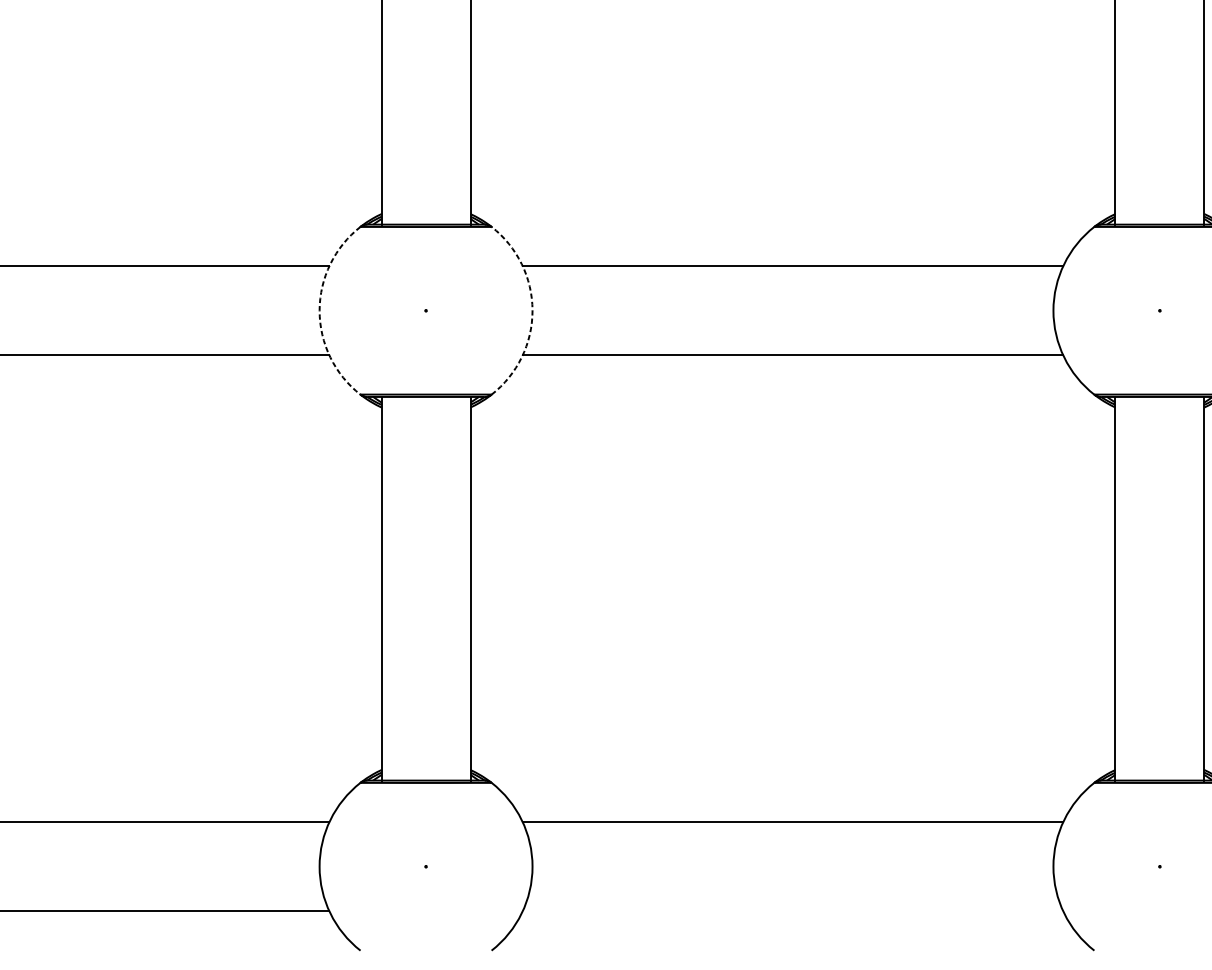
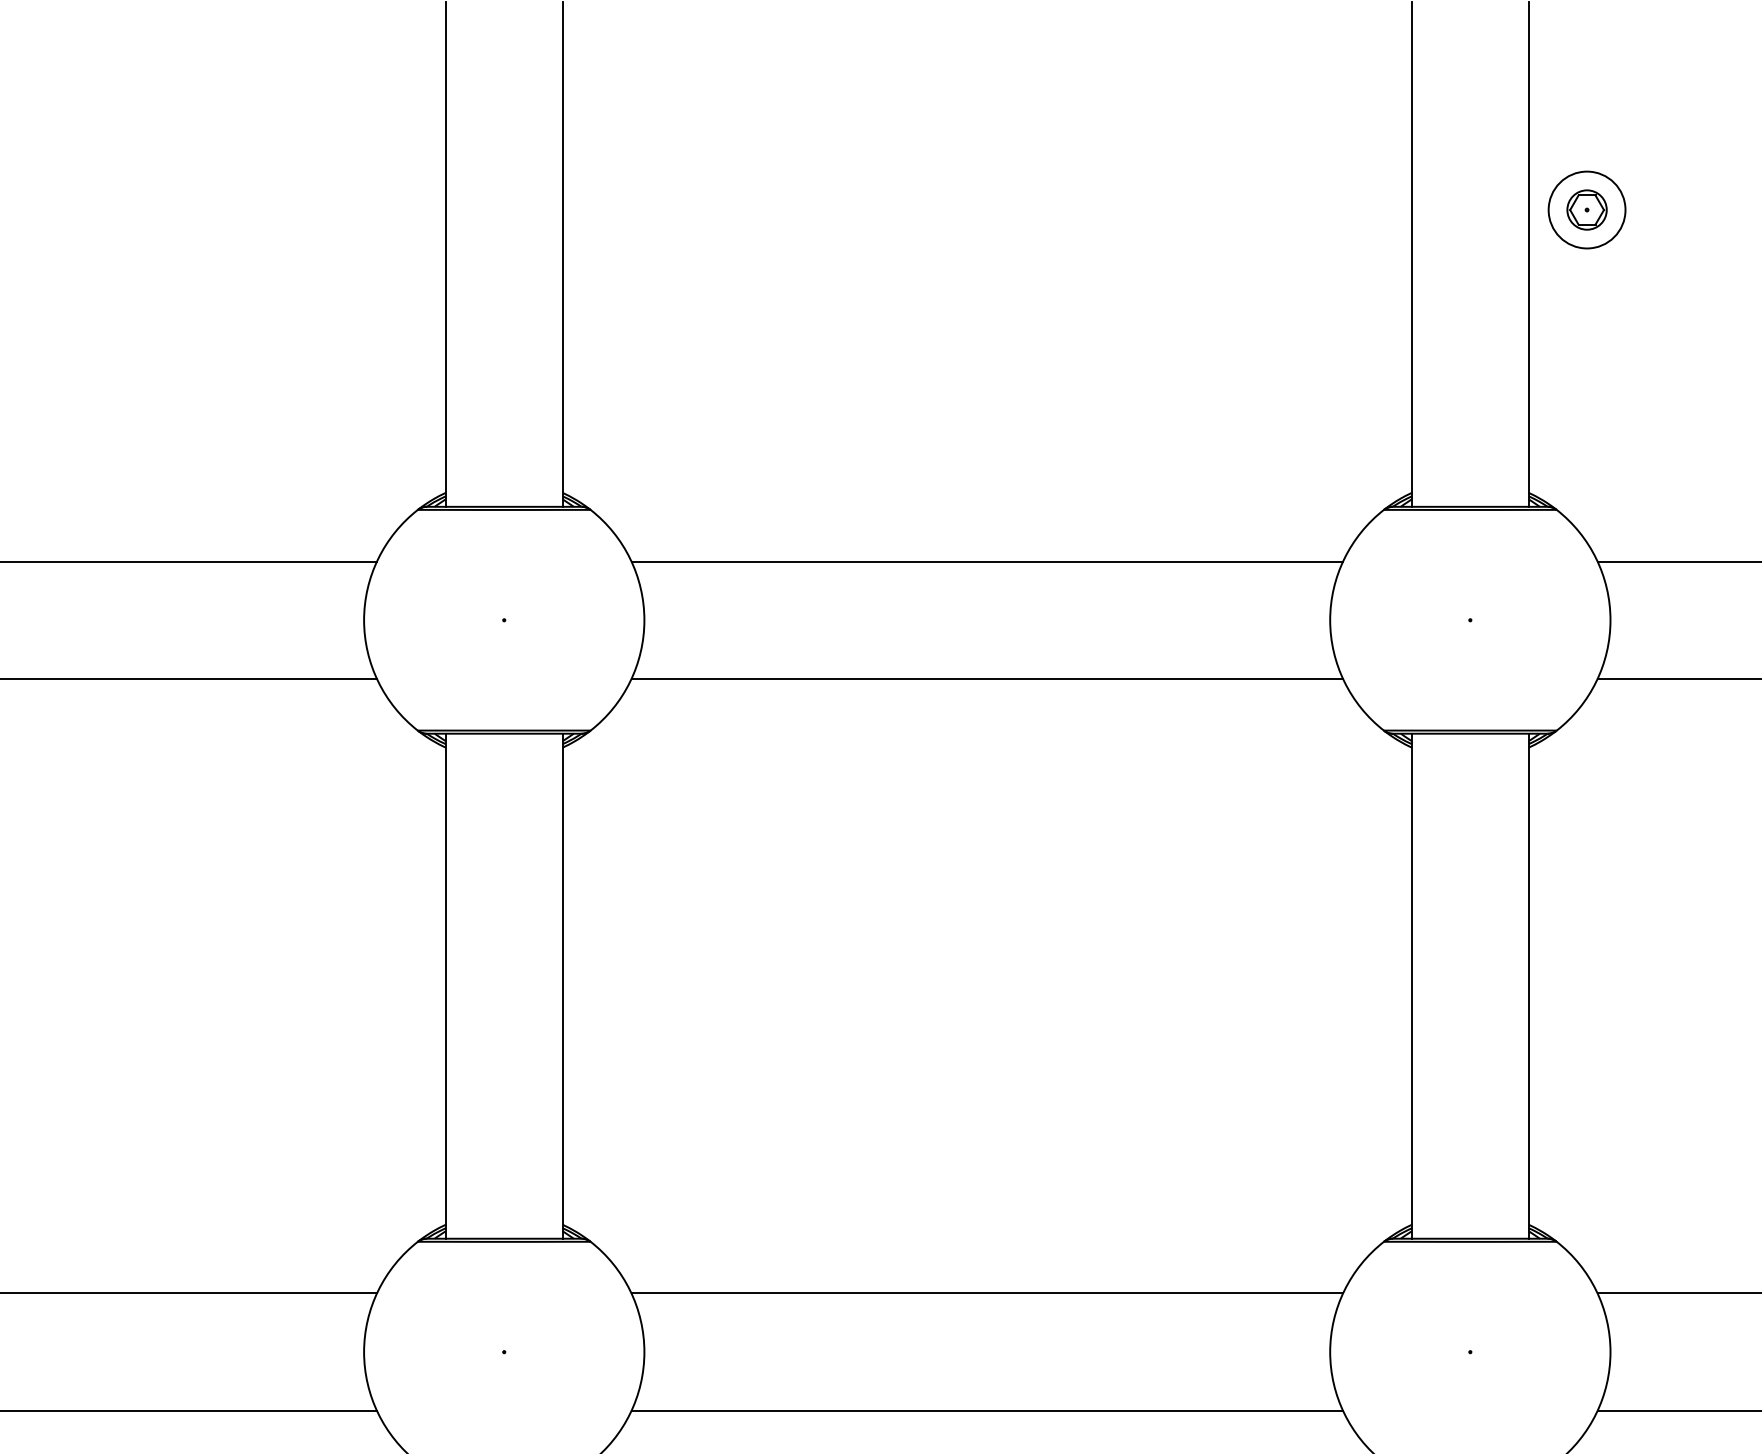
arc: (319, 310) -> (364, 620), dashed -> solid
arc: (532, 310) -> (644, 620), dashed -> solid
line: (792, 911) -> (986, 1410), added

